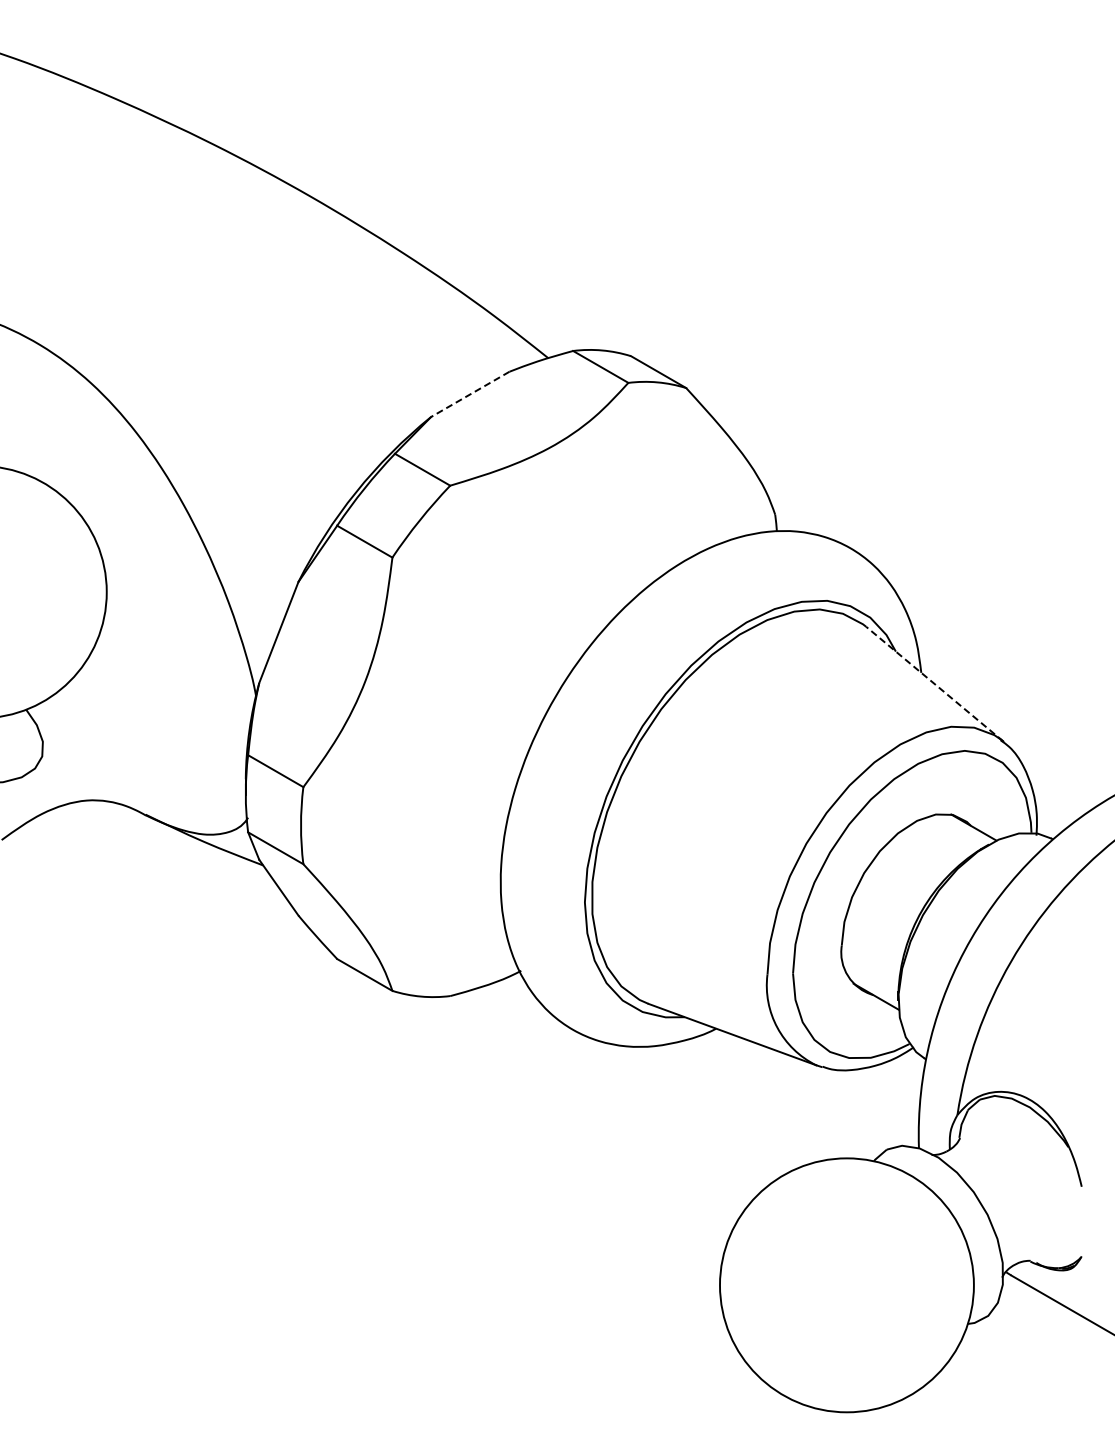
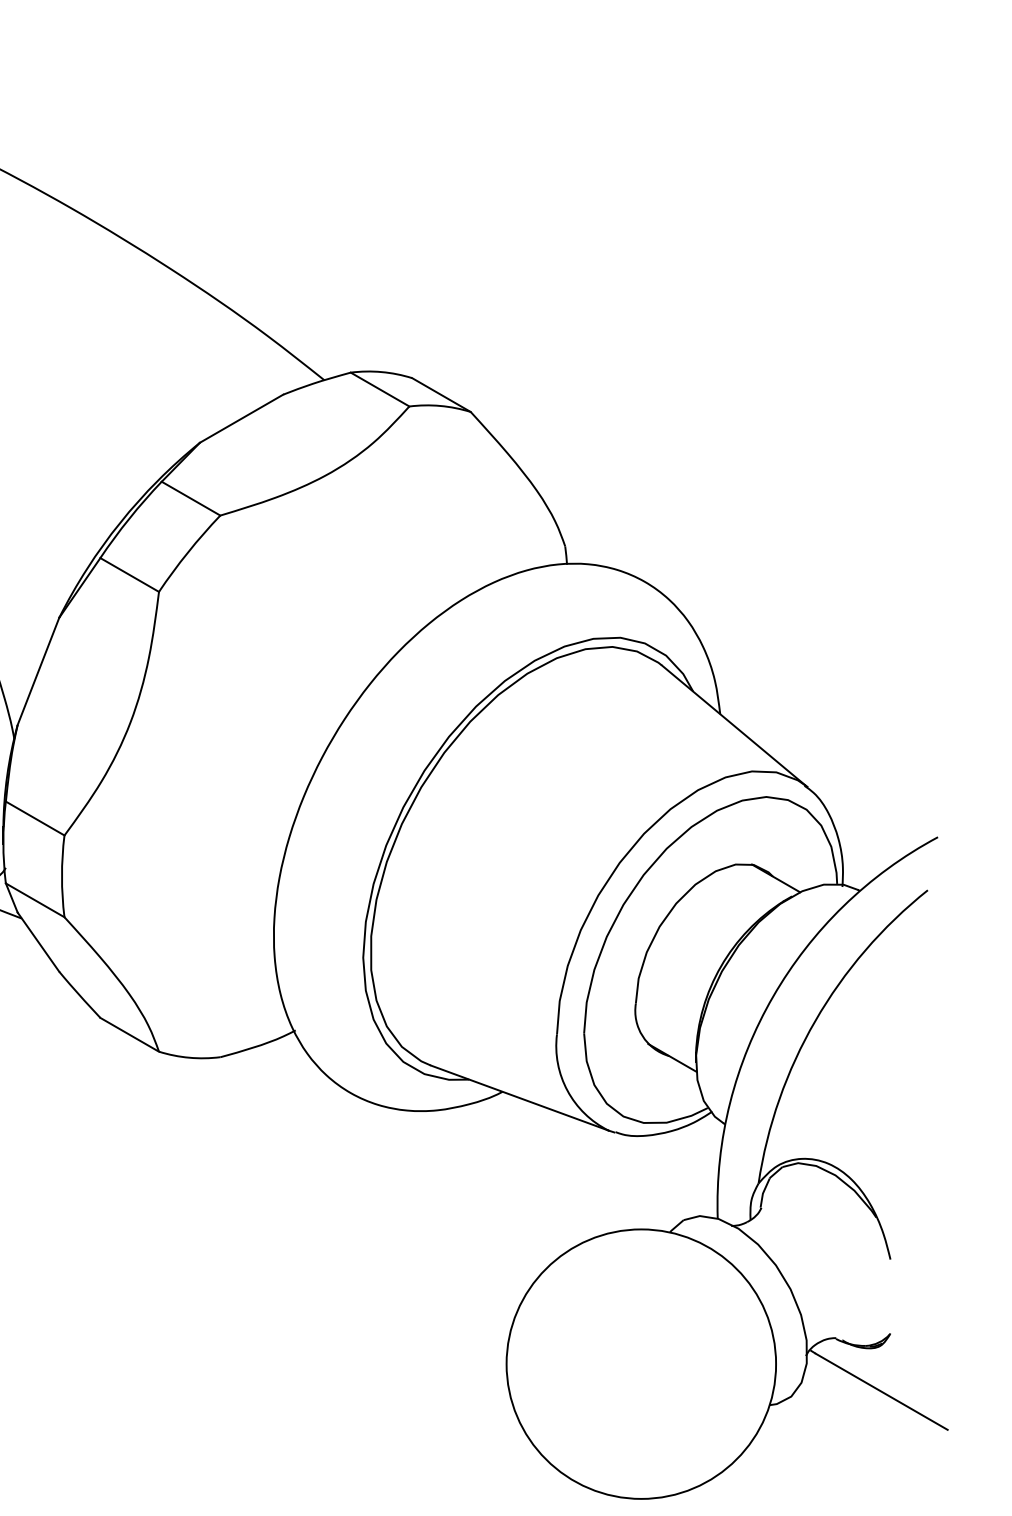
line: (469, 394) -> (240, 418), dashed -> solid
line: (934, 683) -> (734, 725), dashed -> solid

